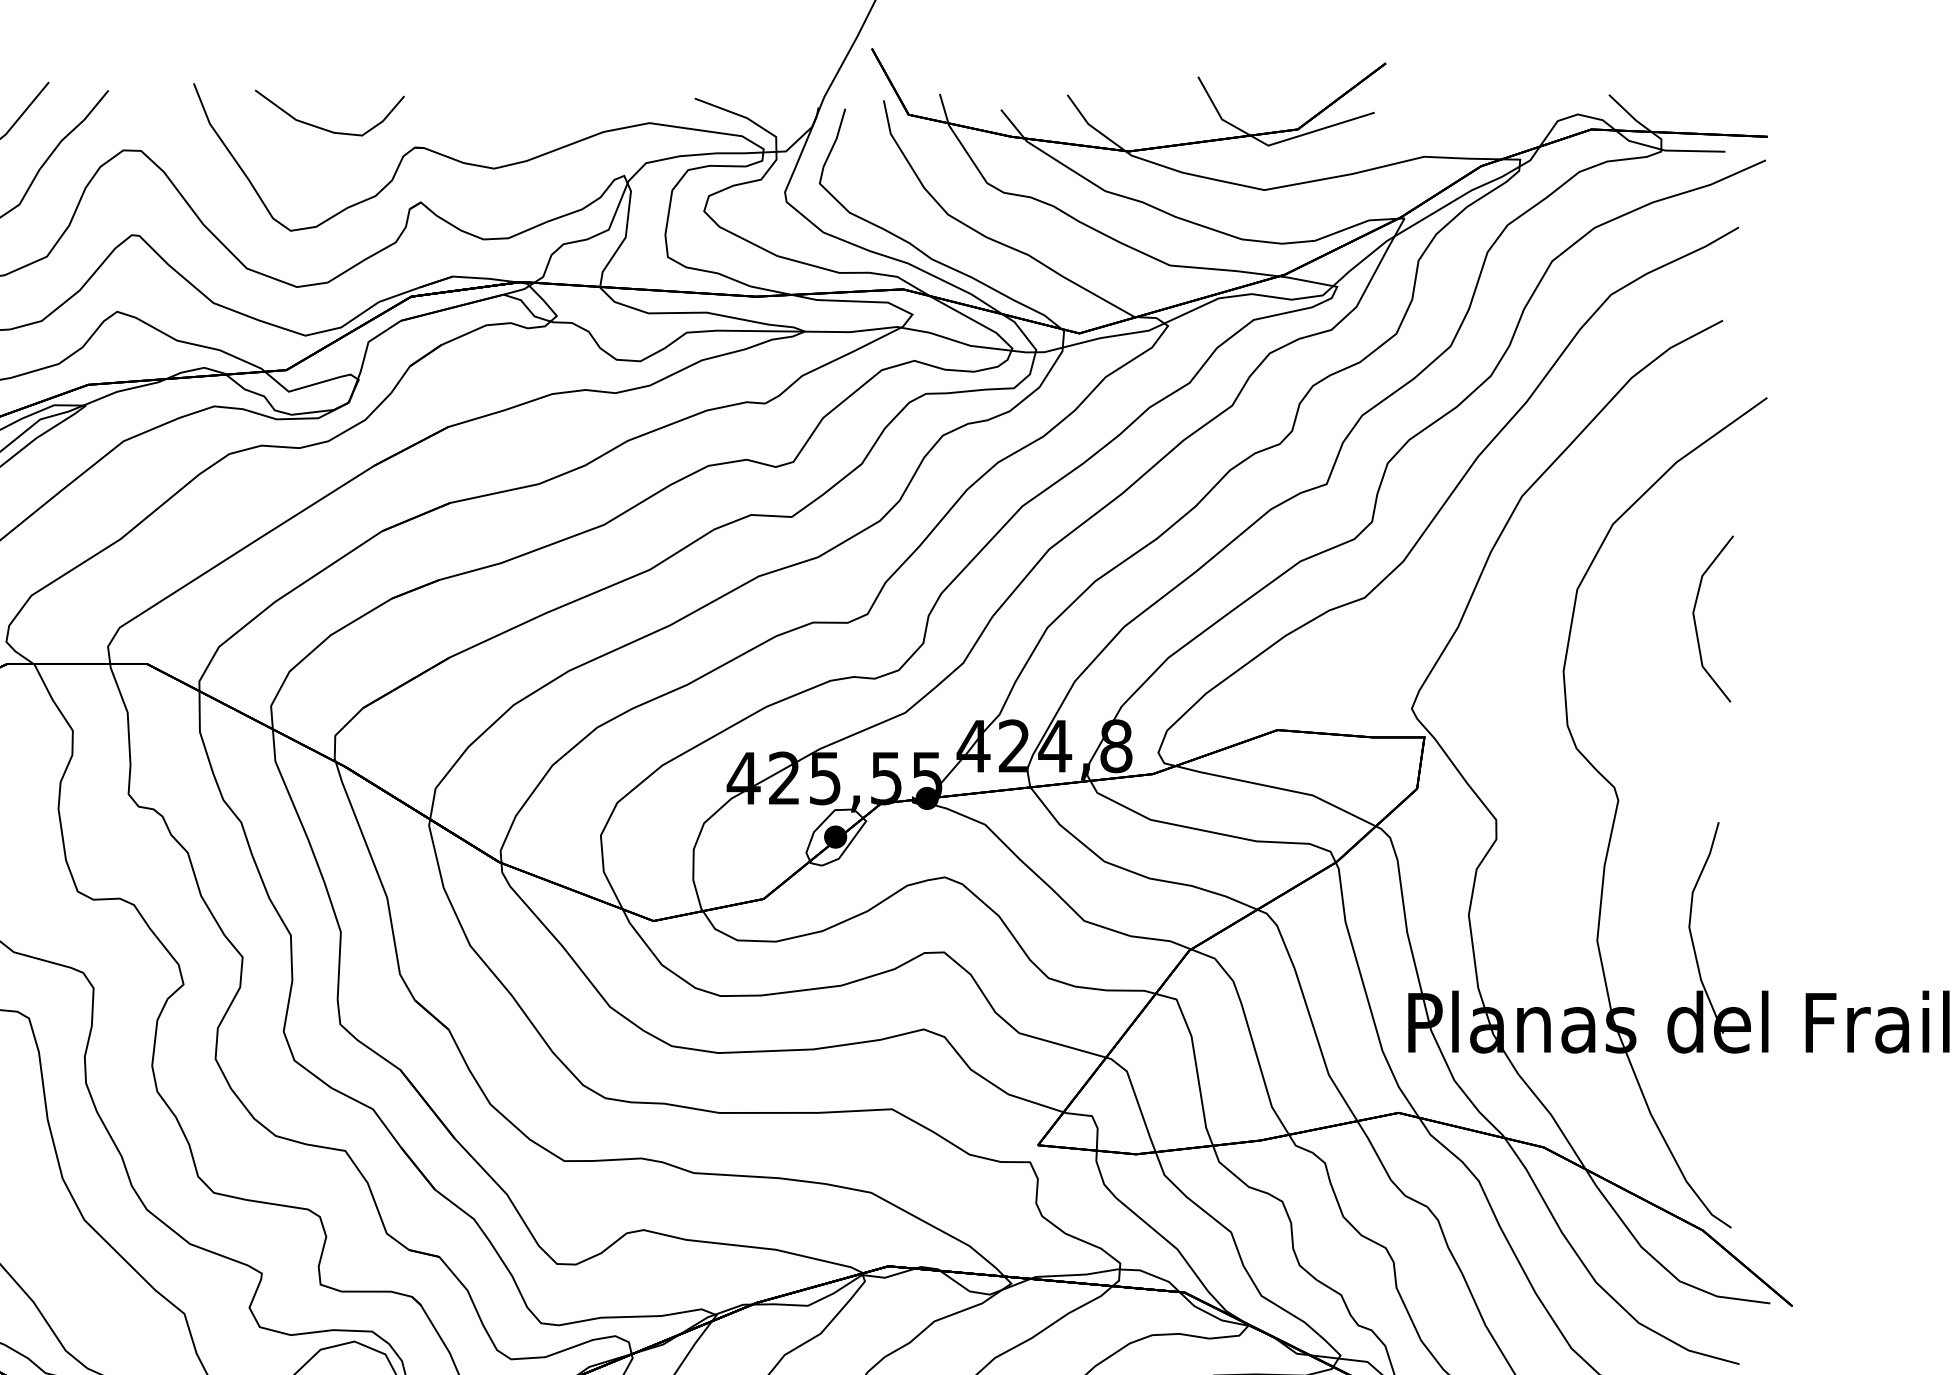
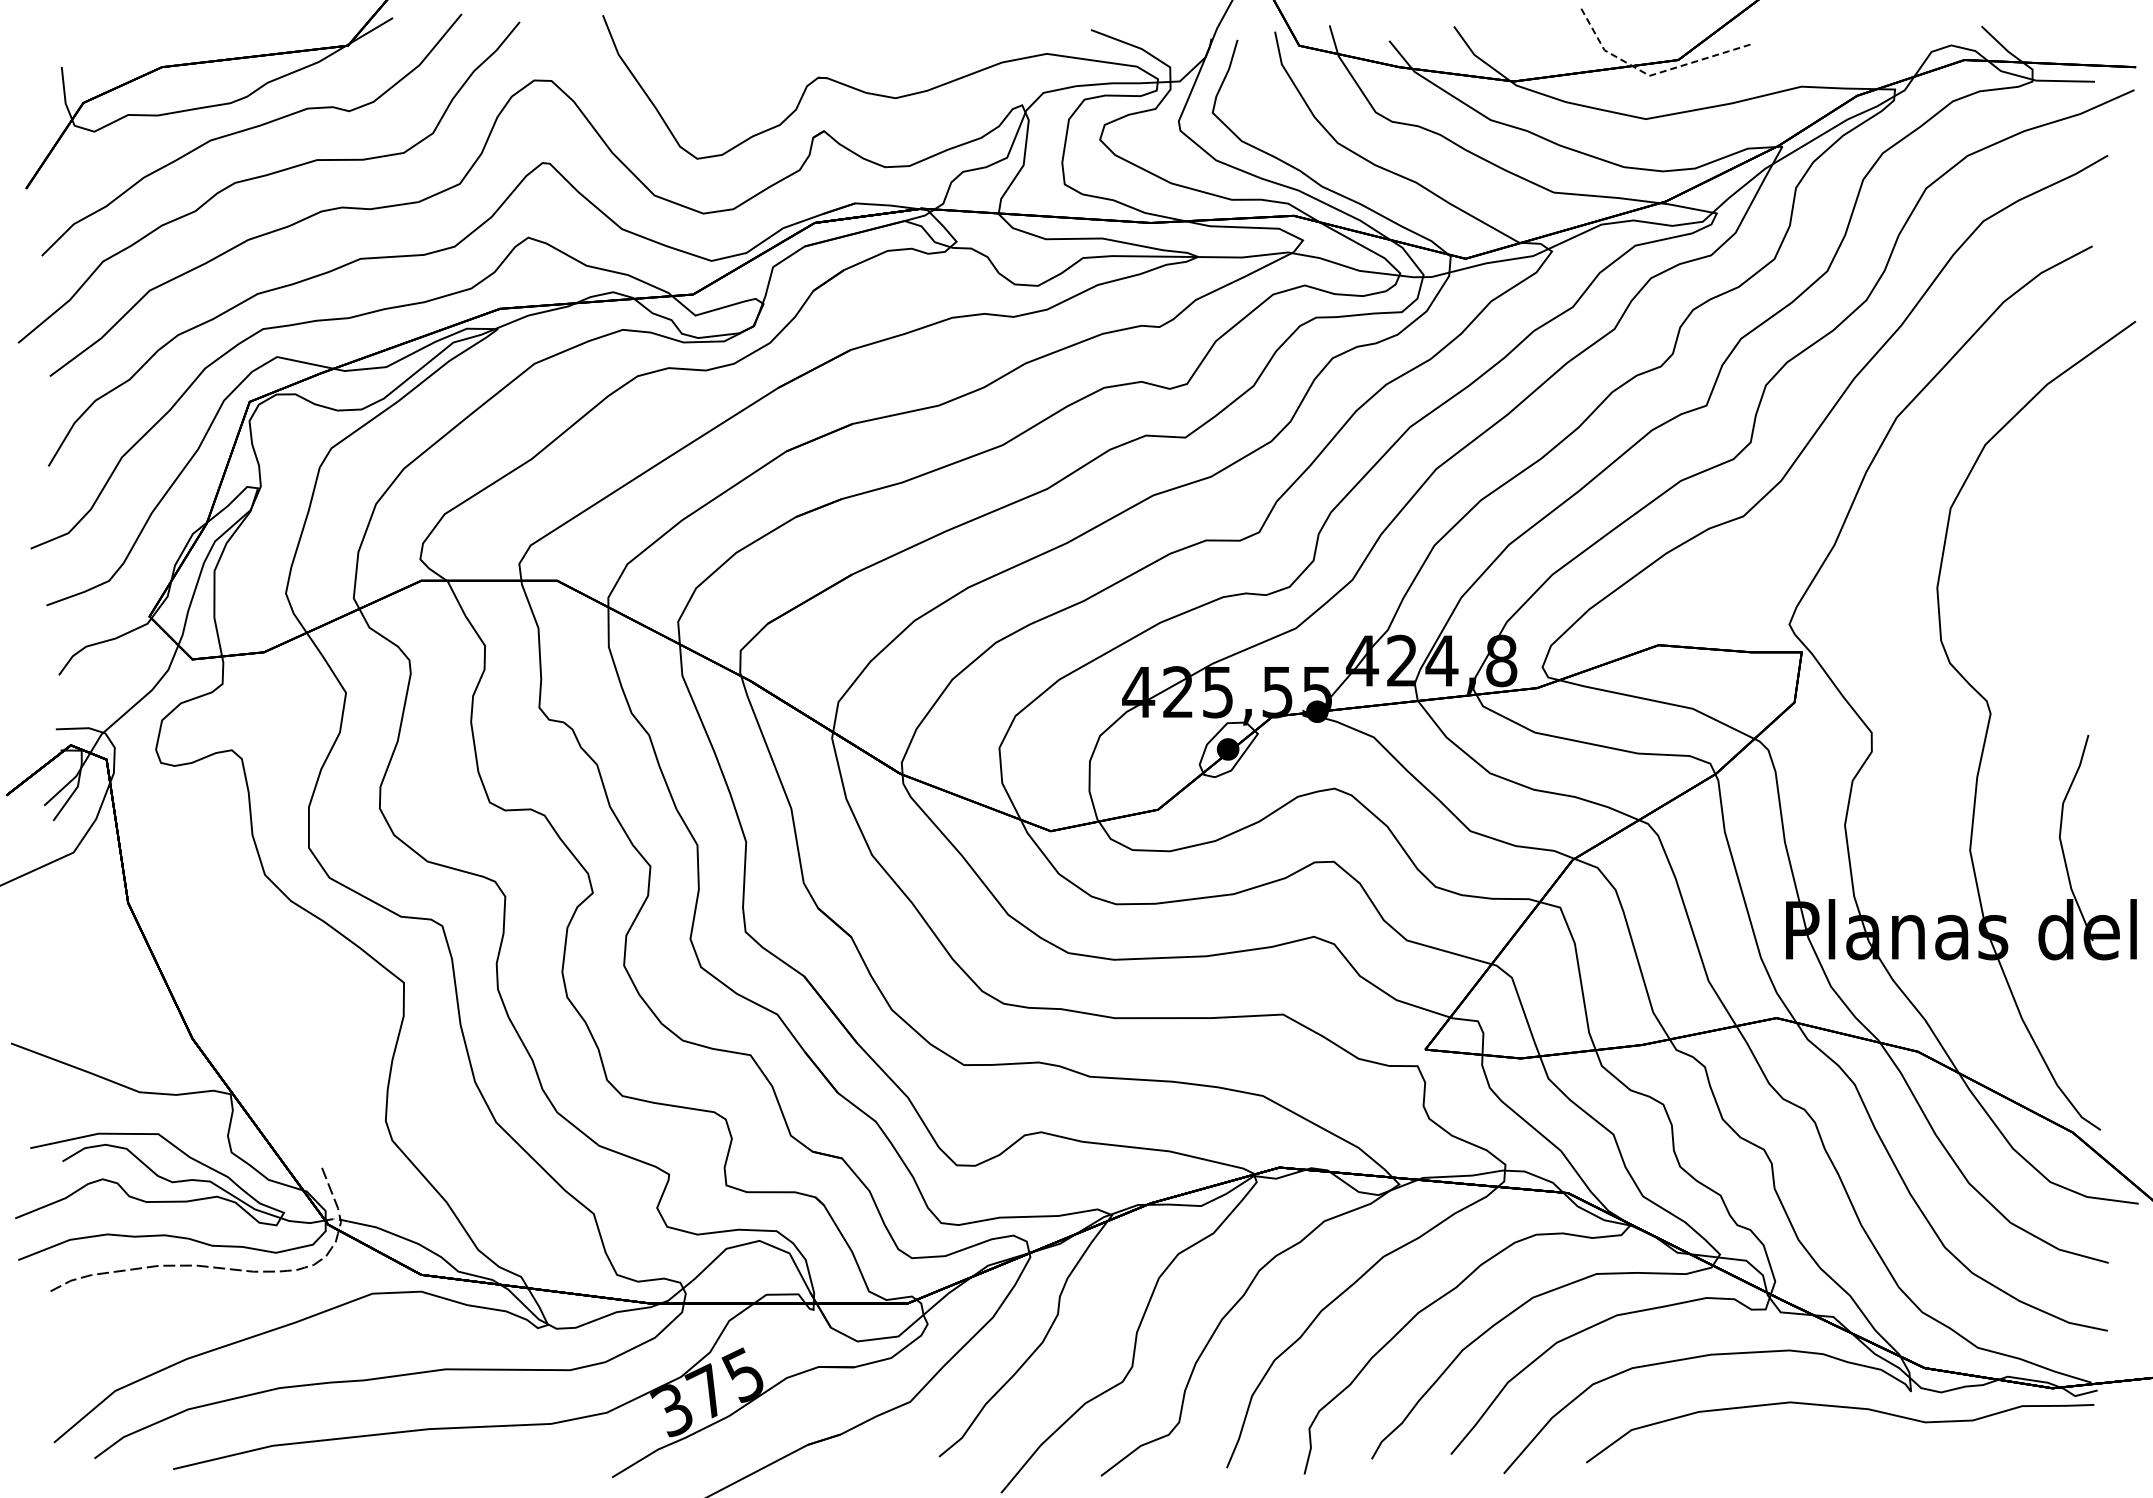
curve: (325, 128) -> (731, 59), removed
line: (1272, 144) -> (1653, 74), solid -> dashed
line: (1696, 622) -> (2066, 540), removed

